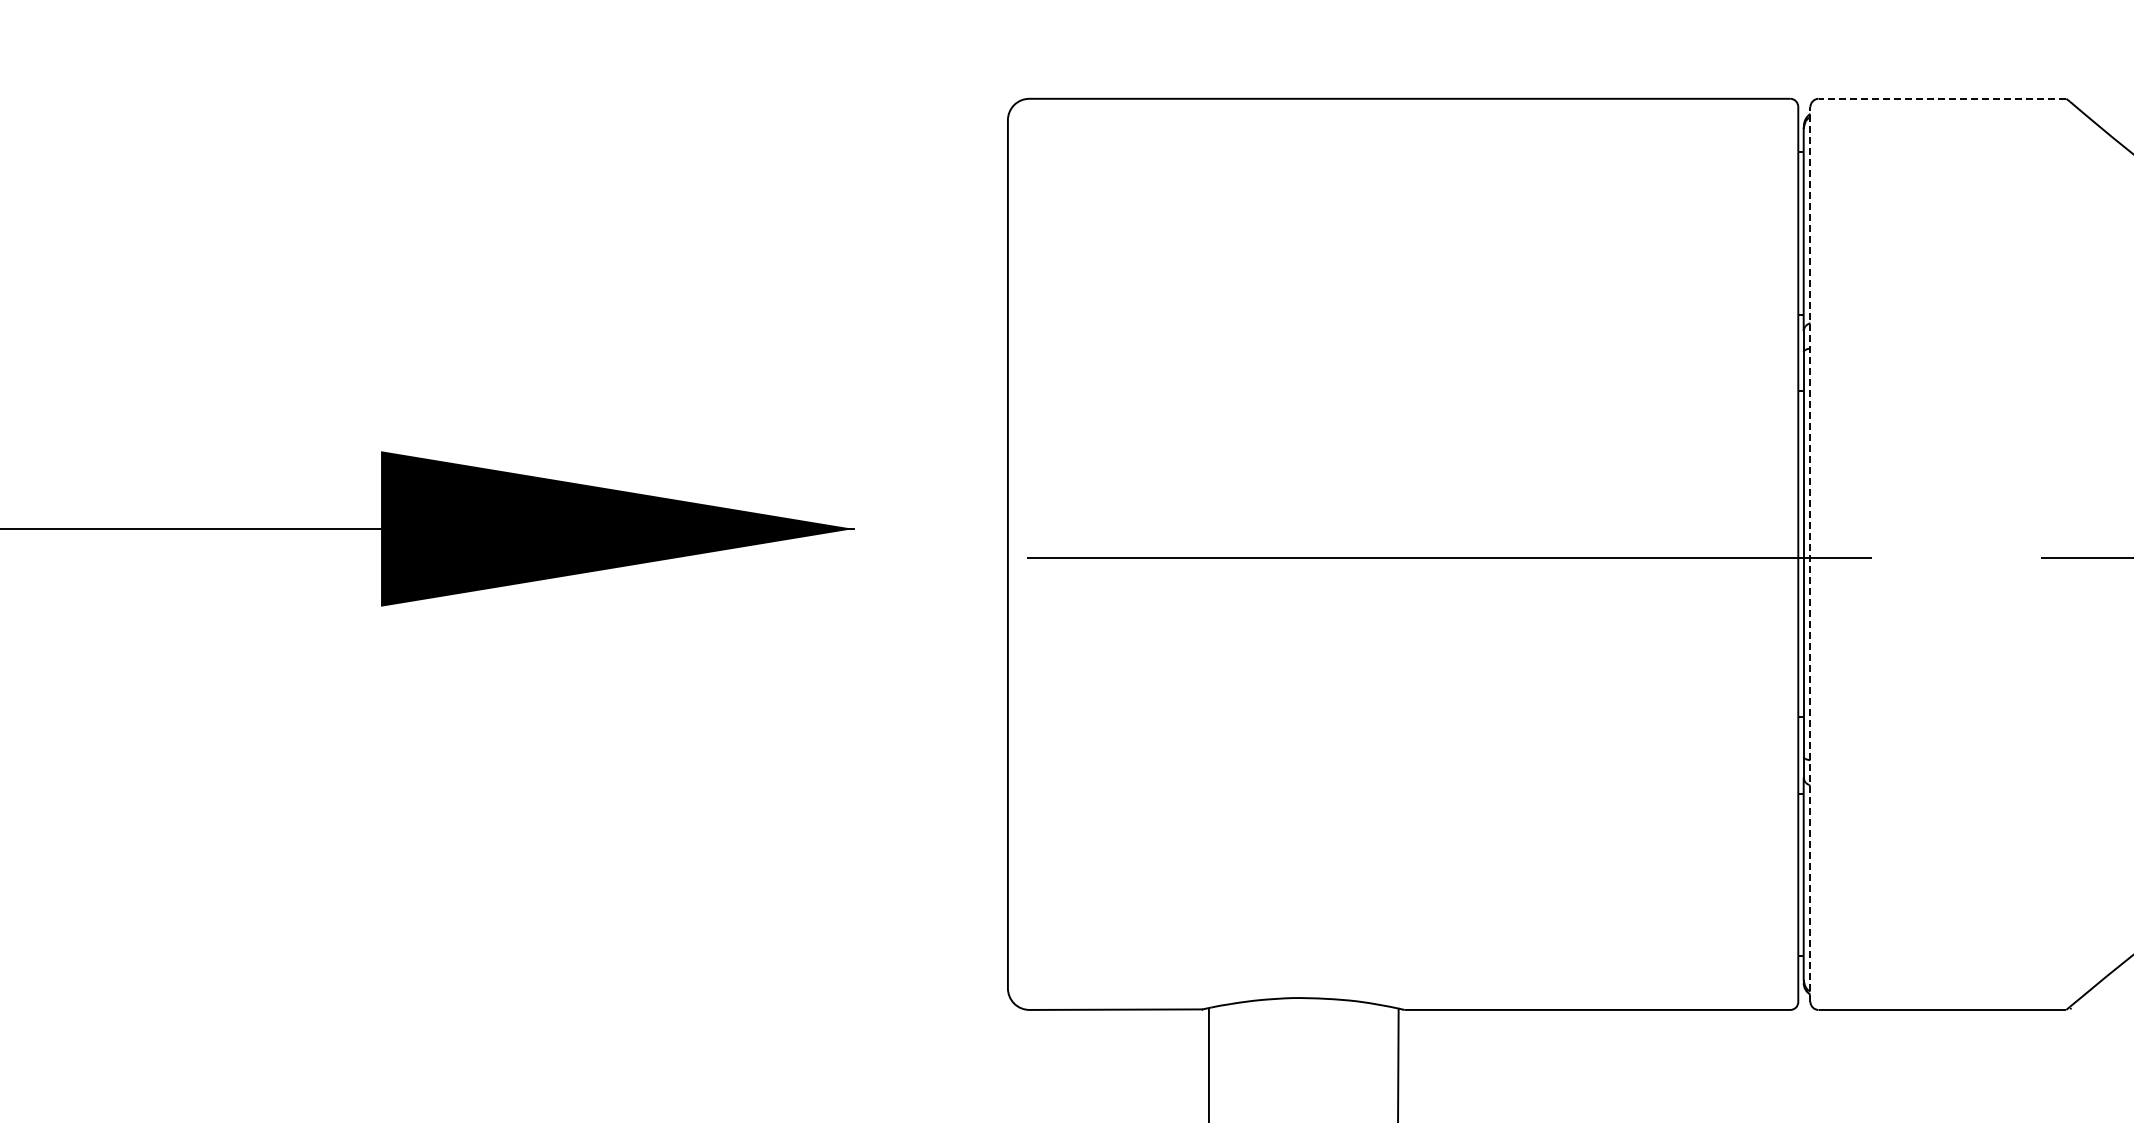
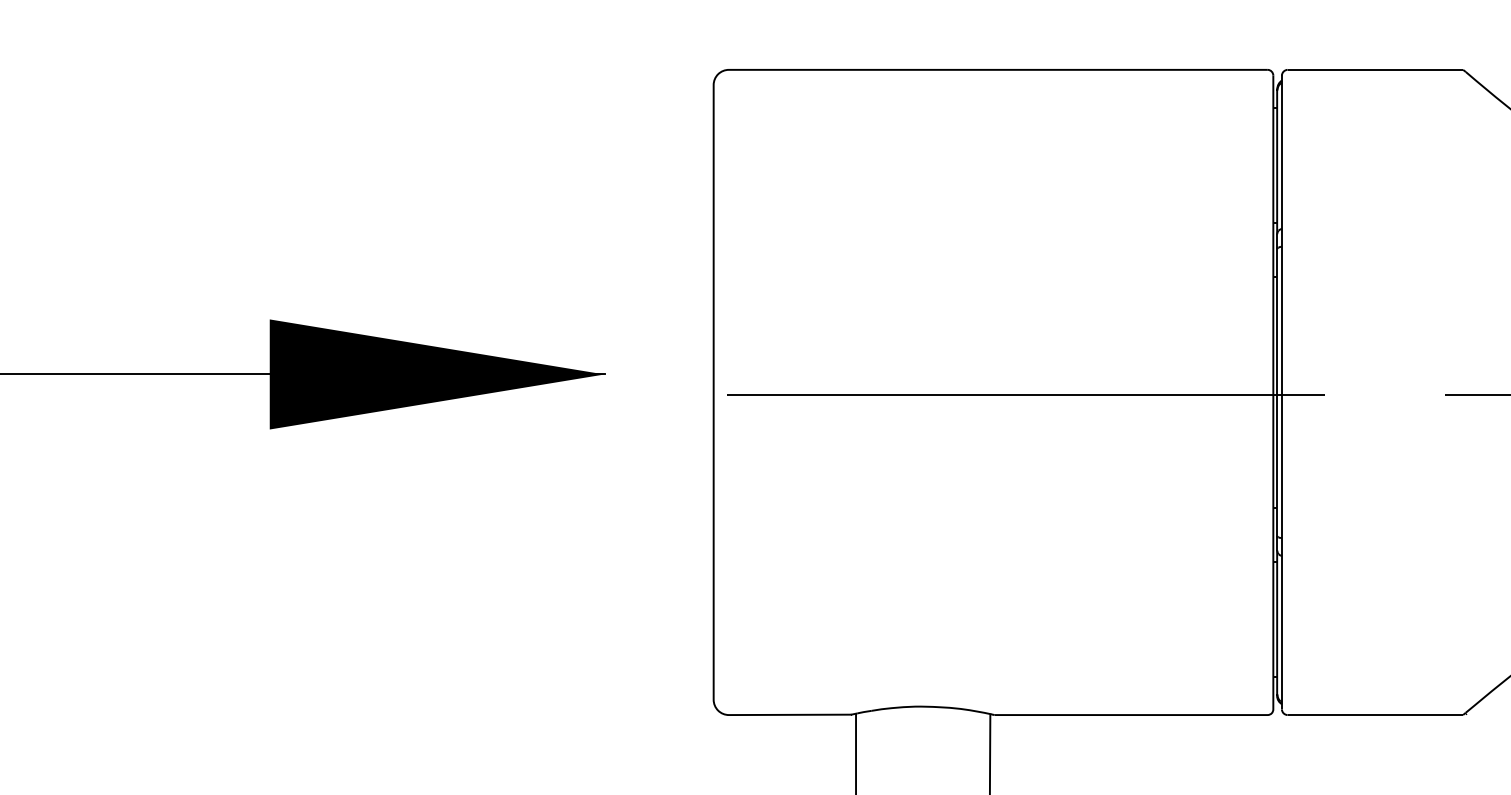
line: (1942, 98) -> (1375, 69), dashed -> solid
line: (1810, 554) -> (1281, 392), dashed -> solid

